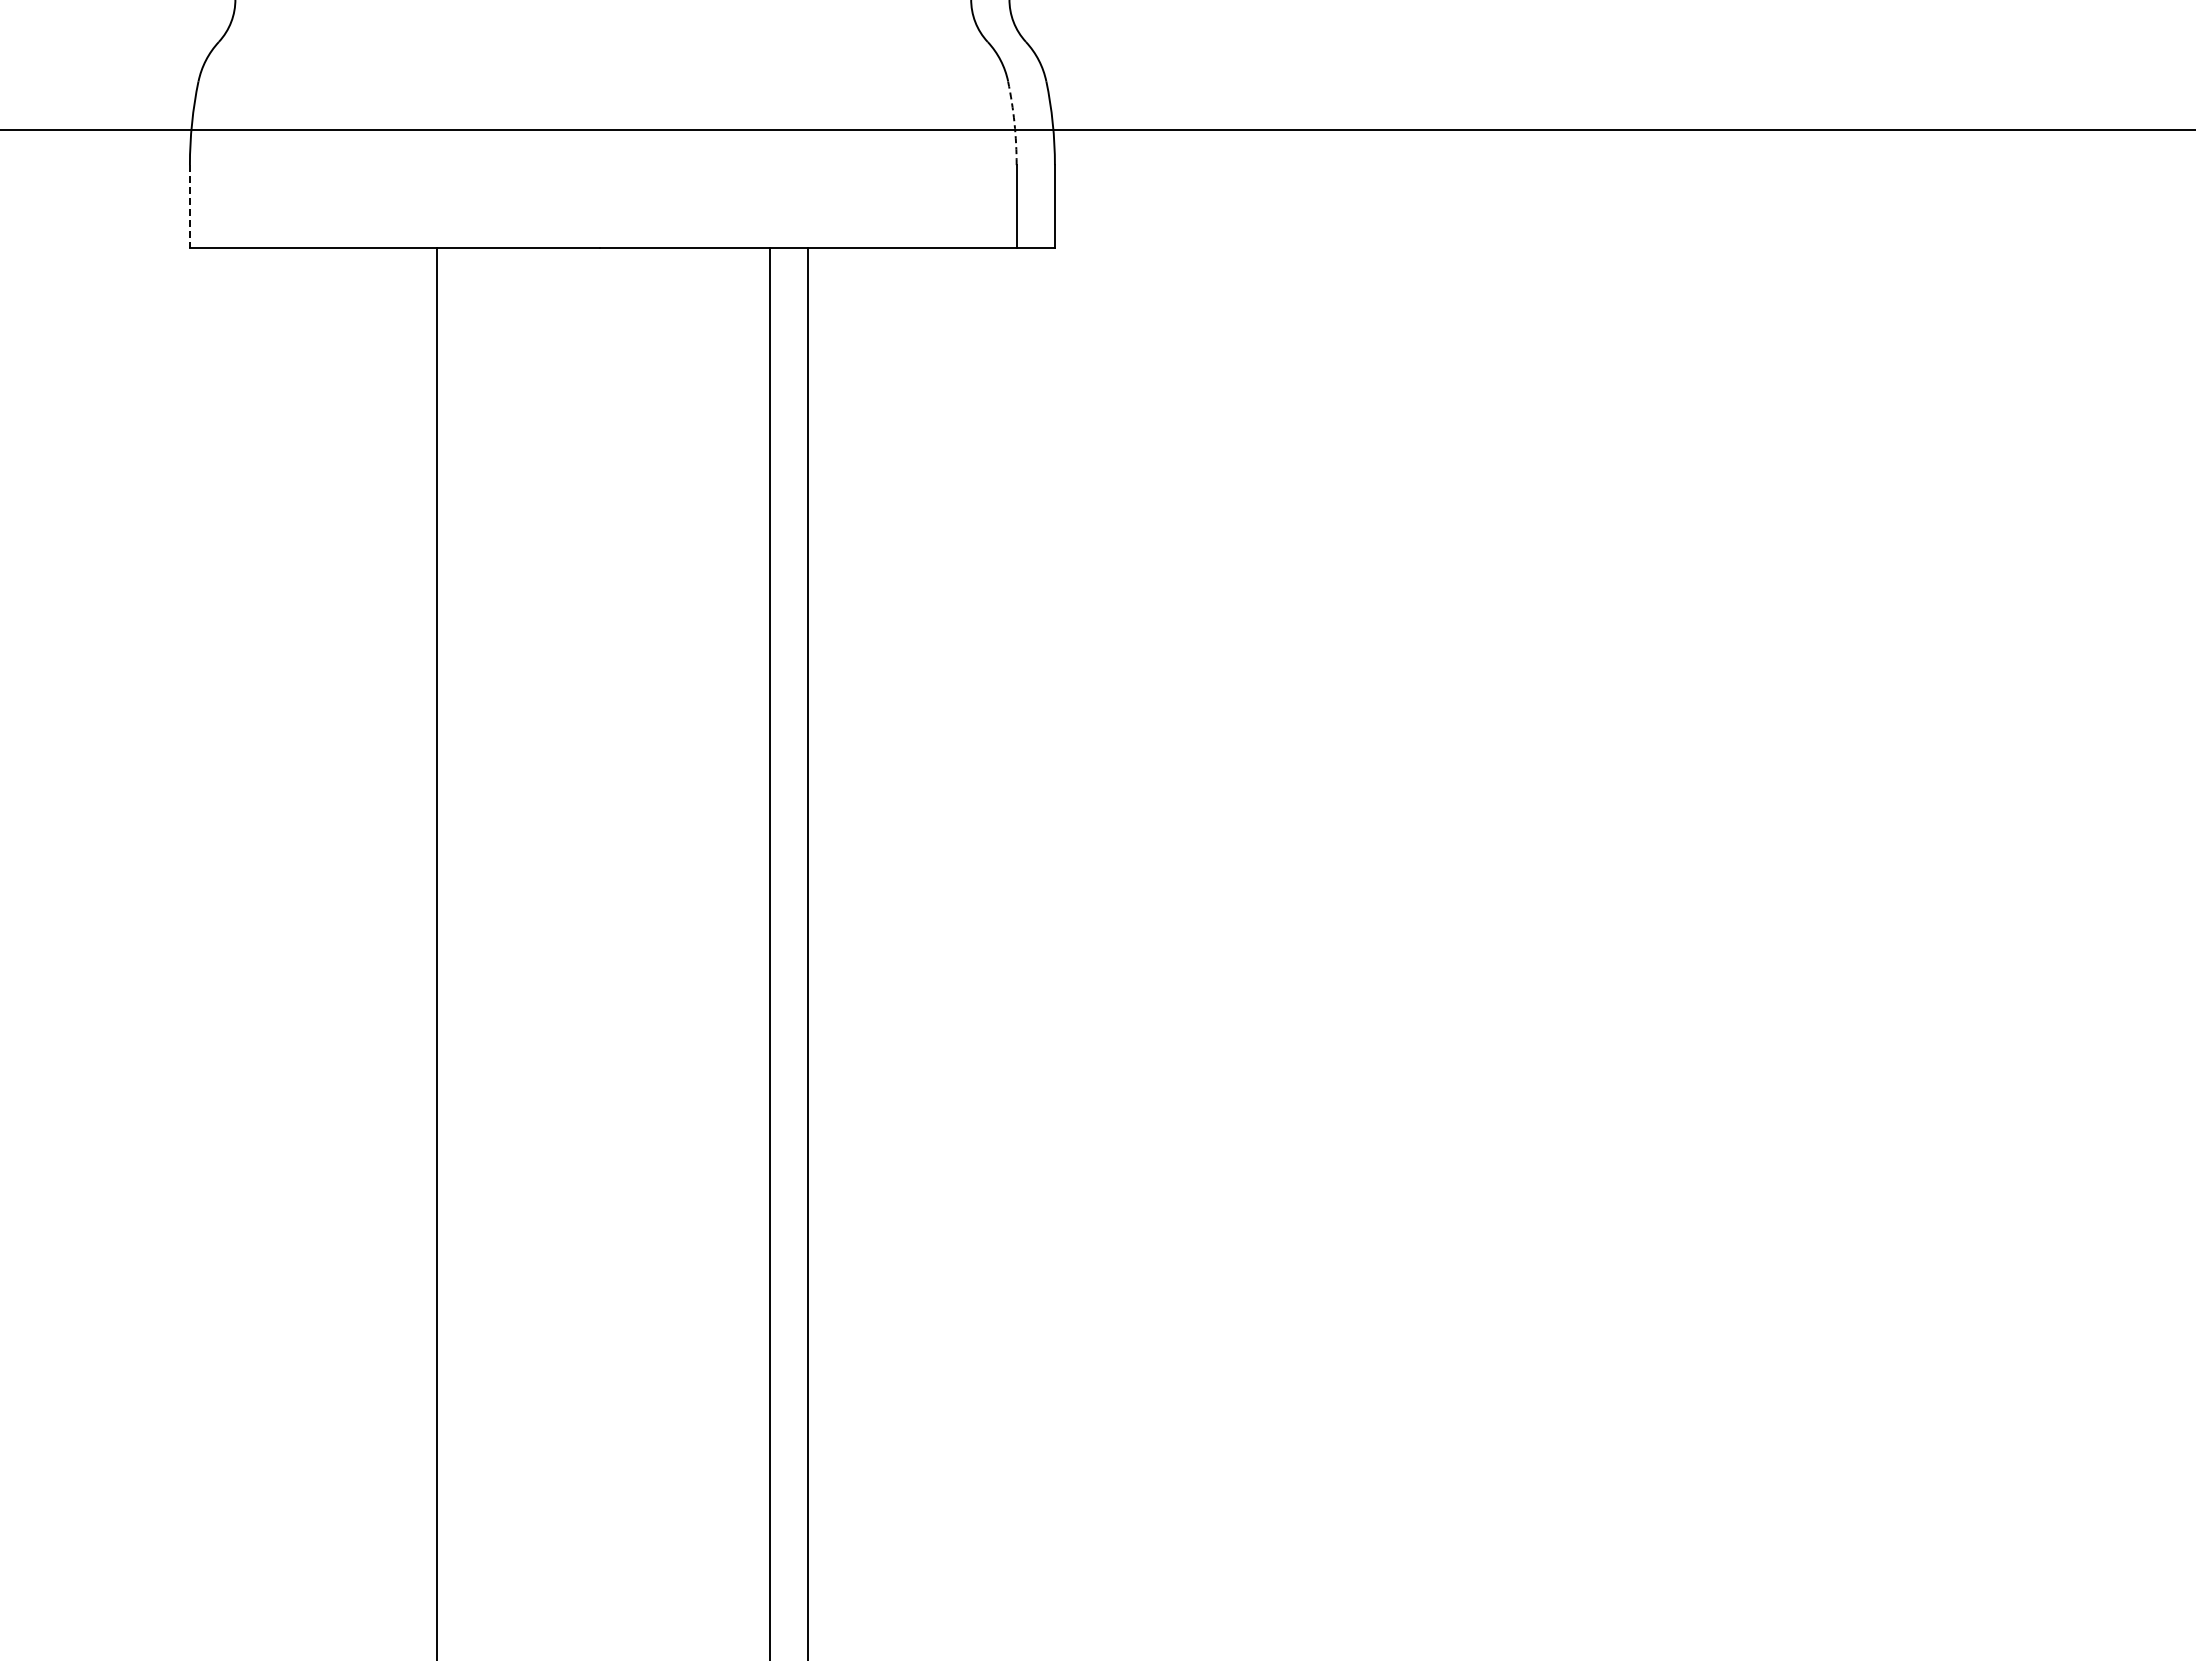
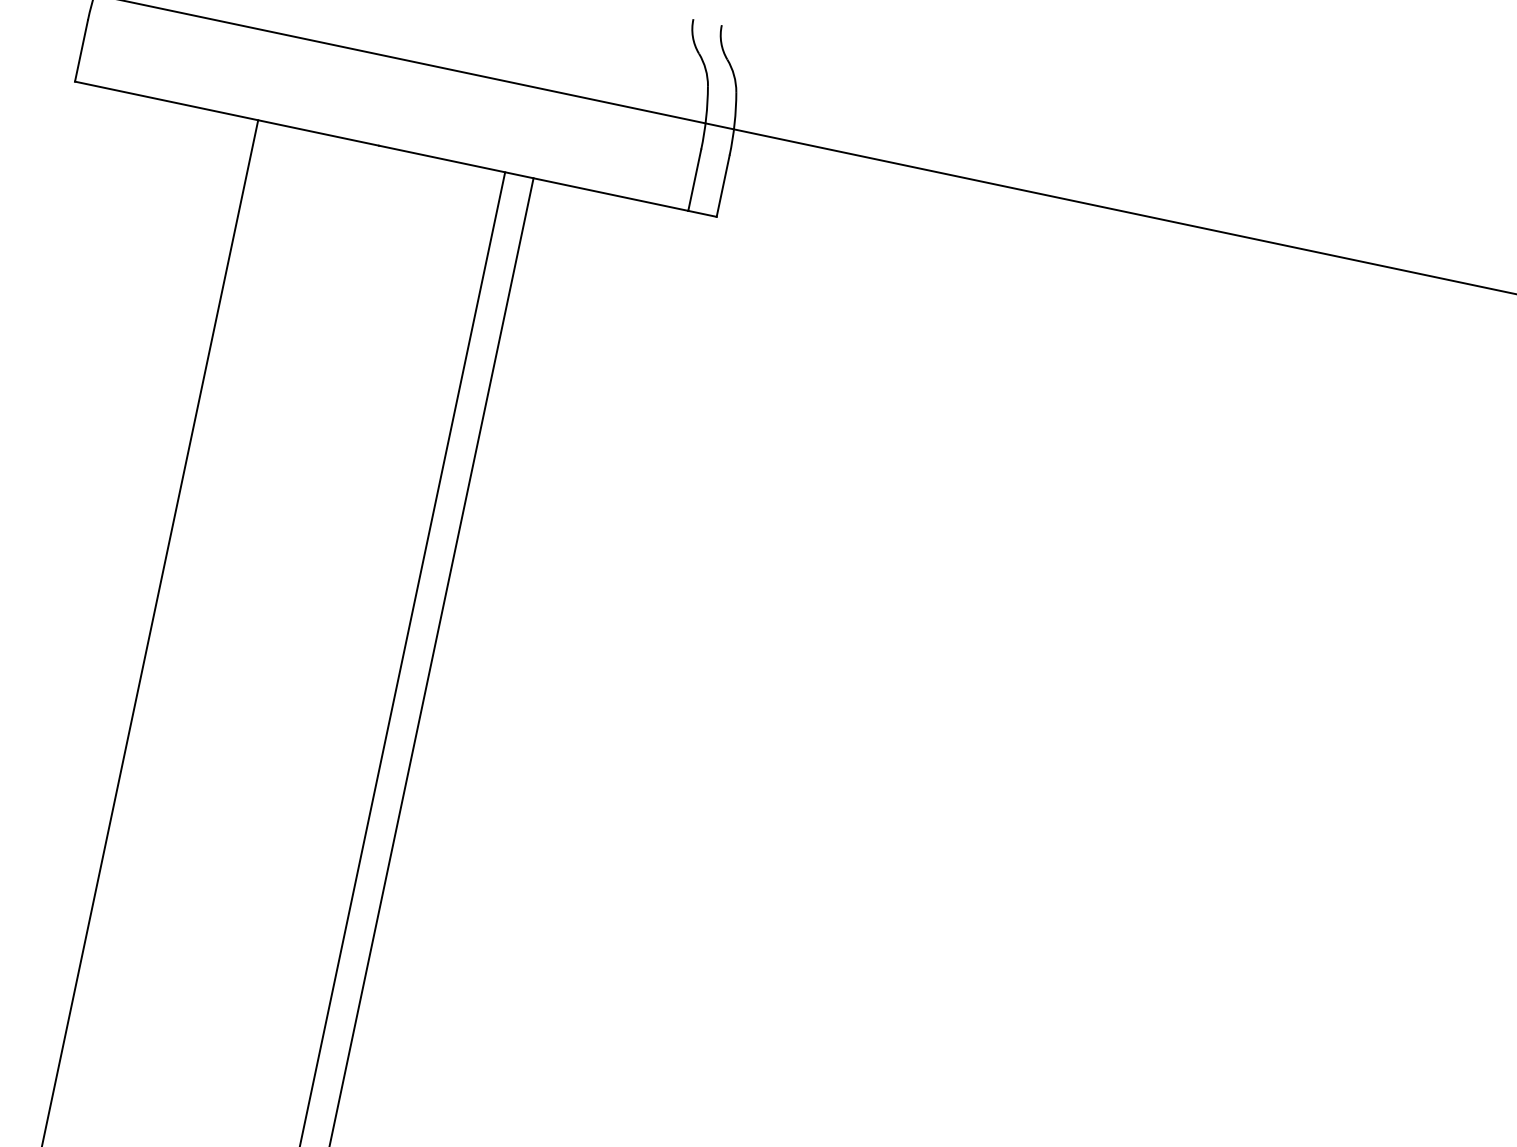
arc: (1014, 123) -> (706, 118), dashed -> solid
line: (189, 206) -> (81, 50), dashed -> solid

